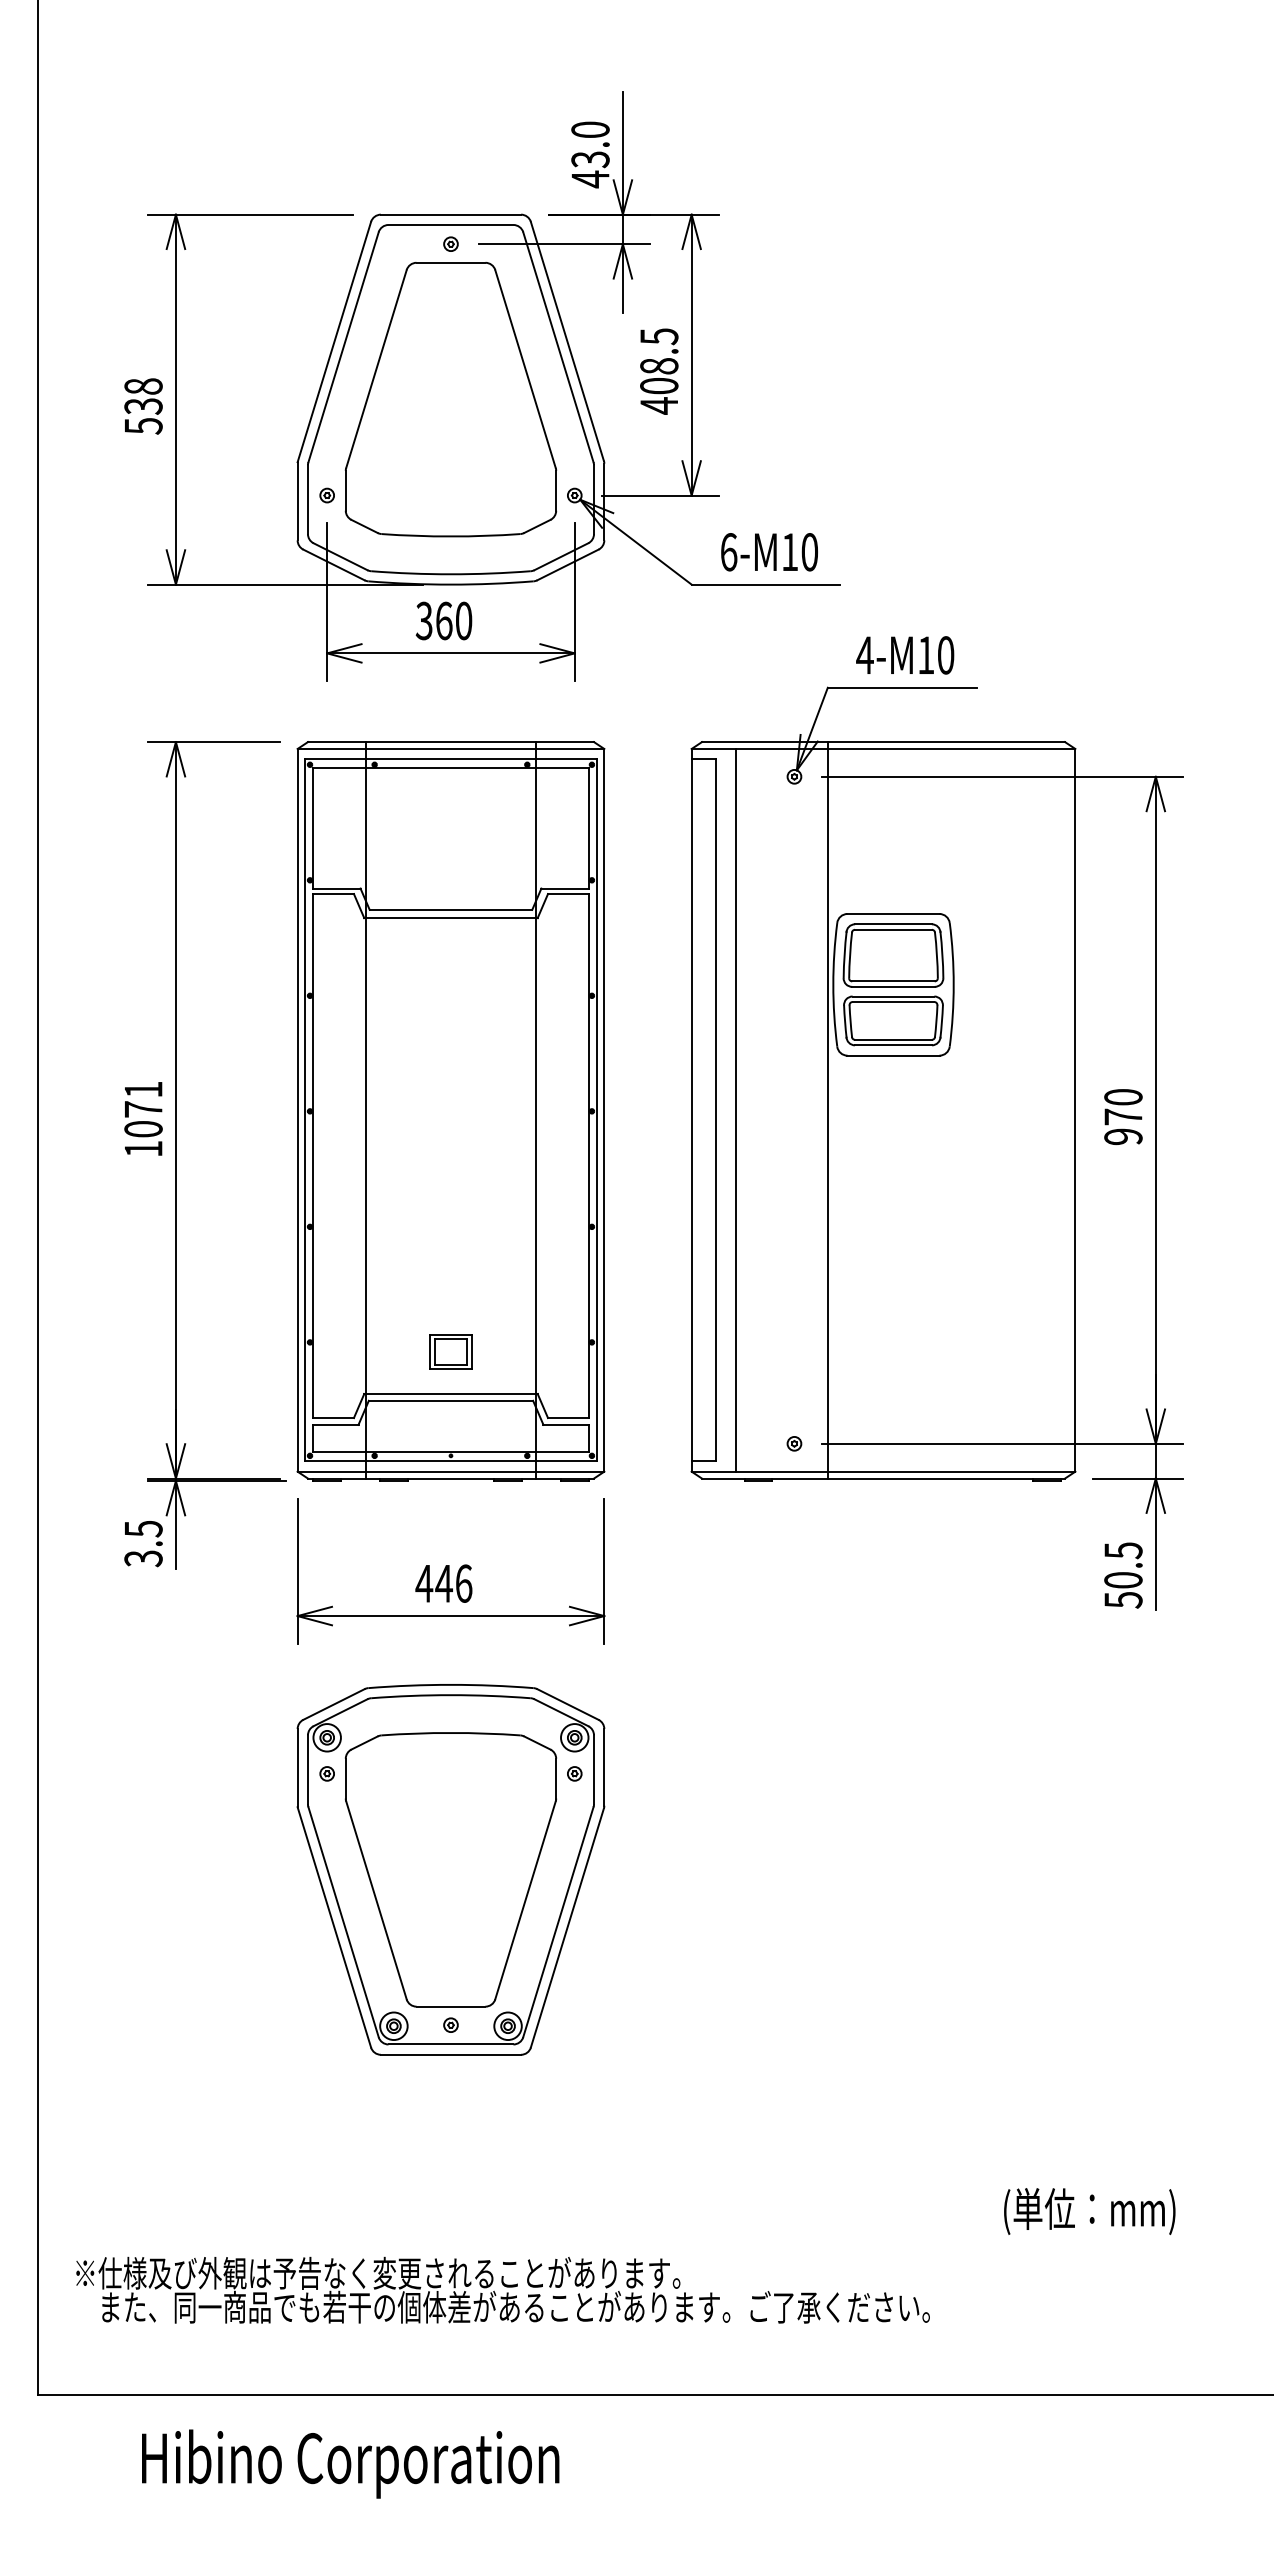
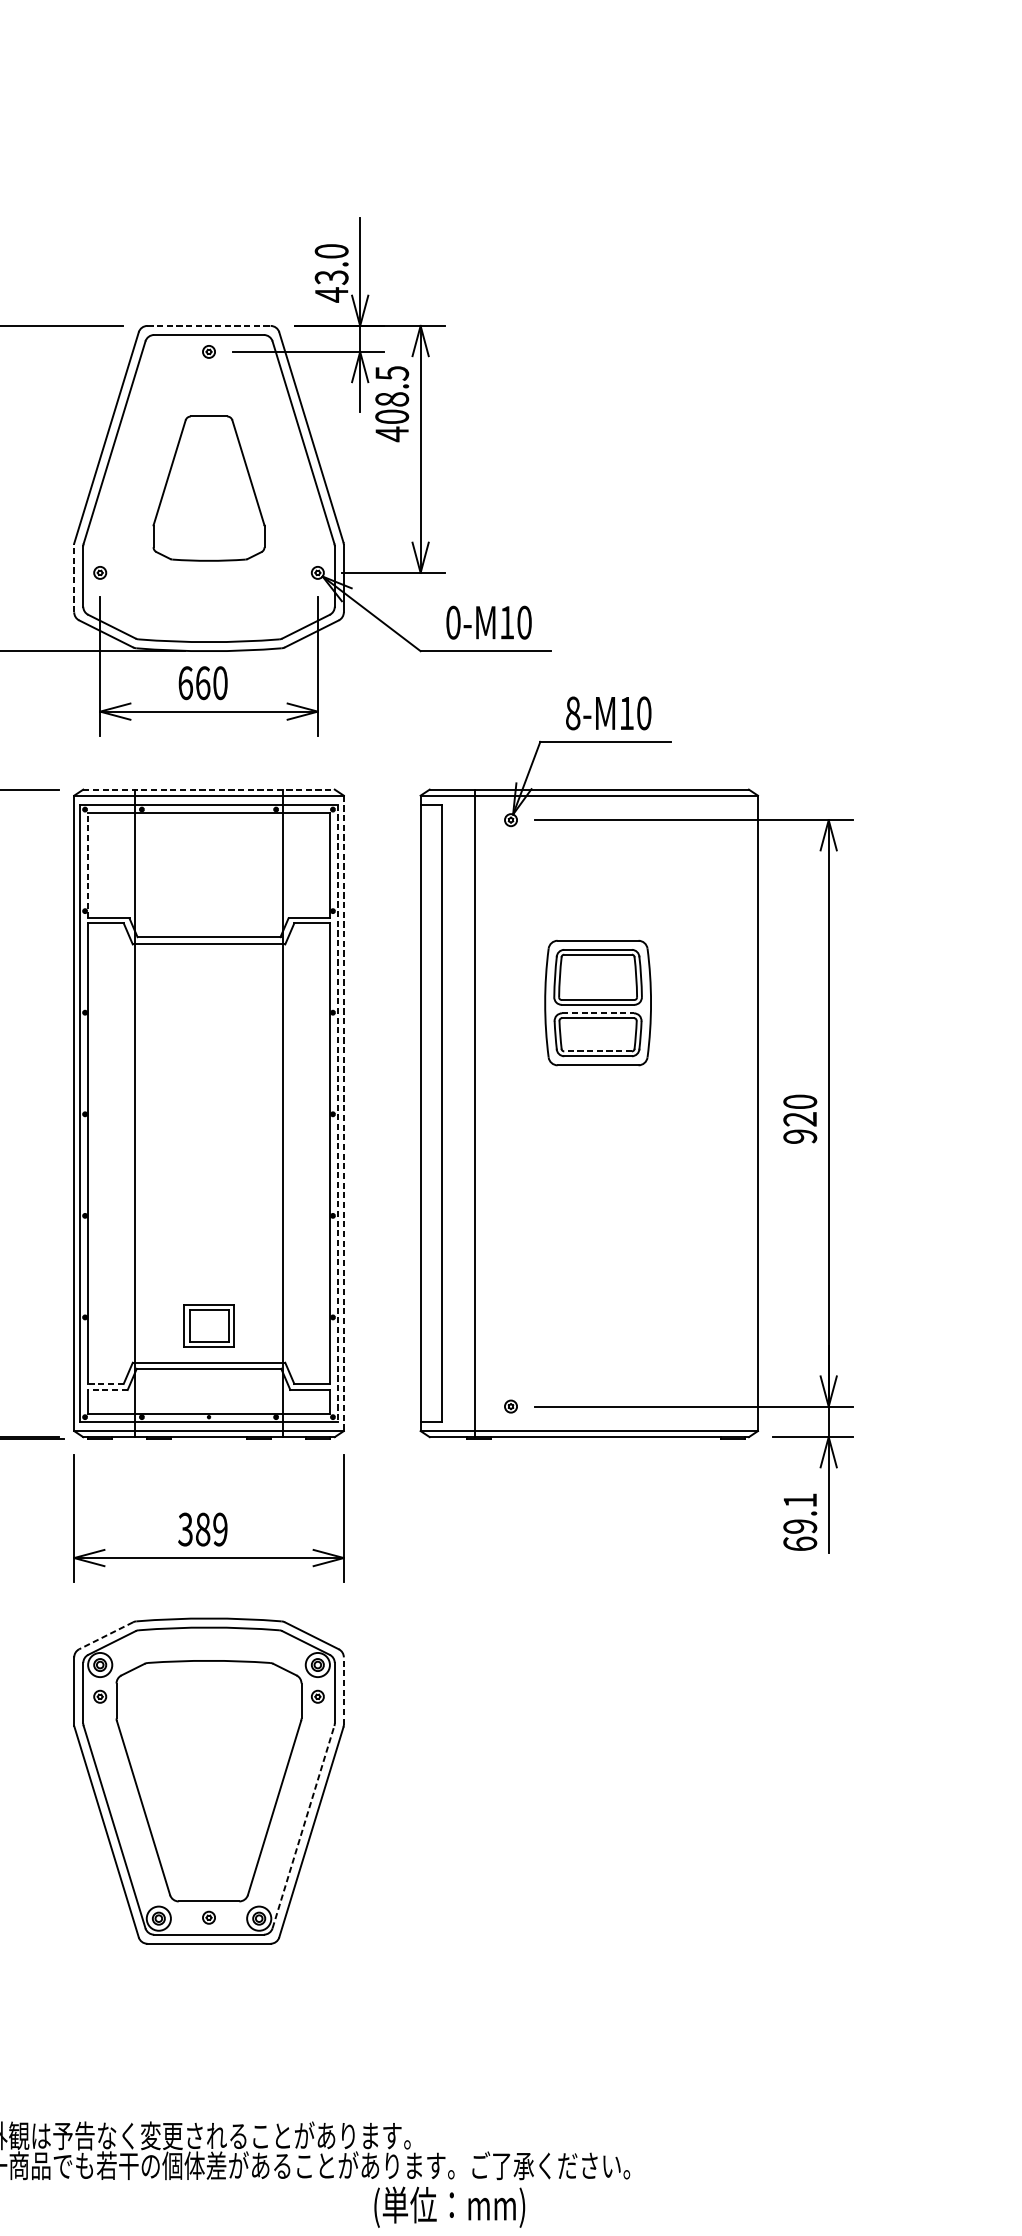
line: (451, 214) -> (209, 325), solid -> dashed
text: (659, 371) -> (392, 404), moved
part: (450, 399) -> (208, 488), size x0.6
line: (297, 500) -> (74, 577), solid -> dashed
text: (729, 552) -> (453, 622), 6-M10 -> 0-M10
text: (423, 620) -> (184, 682), 360 -> 660
text: (864, 655) -> (572, 713), 4-M10 -> 8-M10
line: (451, 742) -> (209, 789), solid -> dashed
line: (313, 827) -> (88, 864), solid -> dashed
line: (893, 996) -> (598, 1013), solid -> dashed
line: (892, 1039) -> (597, 1051), solid -> dashed
line: (736, 1109) -> (460, 1112), removed
line: (597, 1110) -> (337, 1113), solid -> dashed
line: (604, 1110) -> (344, 1113), solid -> dashed
line: (827, 1110) -> (475, 1113), moved
text: (1123, 1116) -> (800, 1118), 970 -> 920
part: (450, 1351) -> (208, 1325), size x1.4
line: (333, 1418) -> (105, 1384), solid -> dashed
line: (335, 1424) -> (107, 1389), solid -> dashed
text: (1123, 1575) -> (800, 1522), 50.5 -> 69.1
text: (443, 1583) -> (202, 1529), 446 -> 389
line: (333, 1704) -> (105, 1635), solid -> dashed
line: (604, 1766) -> (344, 1690), solid -> dashed
line: (558, 1921) -> (303, 1826), solid -> dashed
text: (1089, 2211) -> (449, 2207), moved

